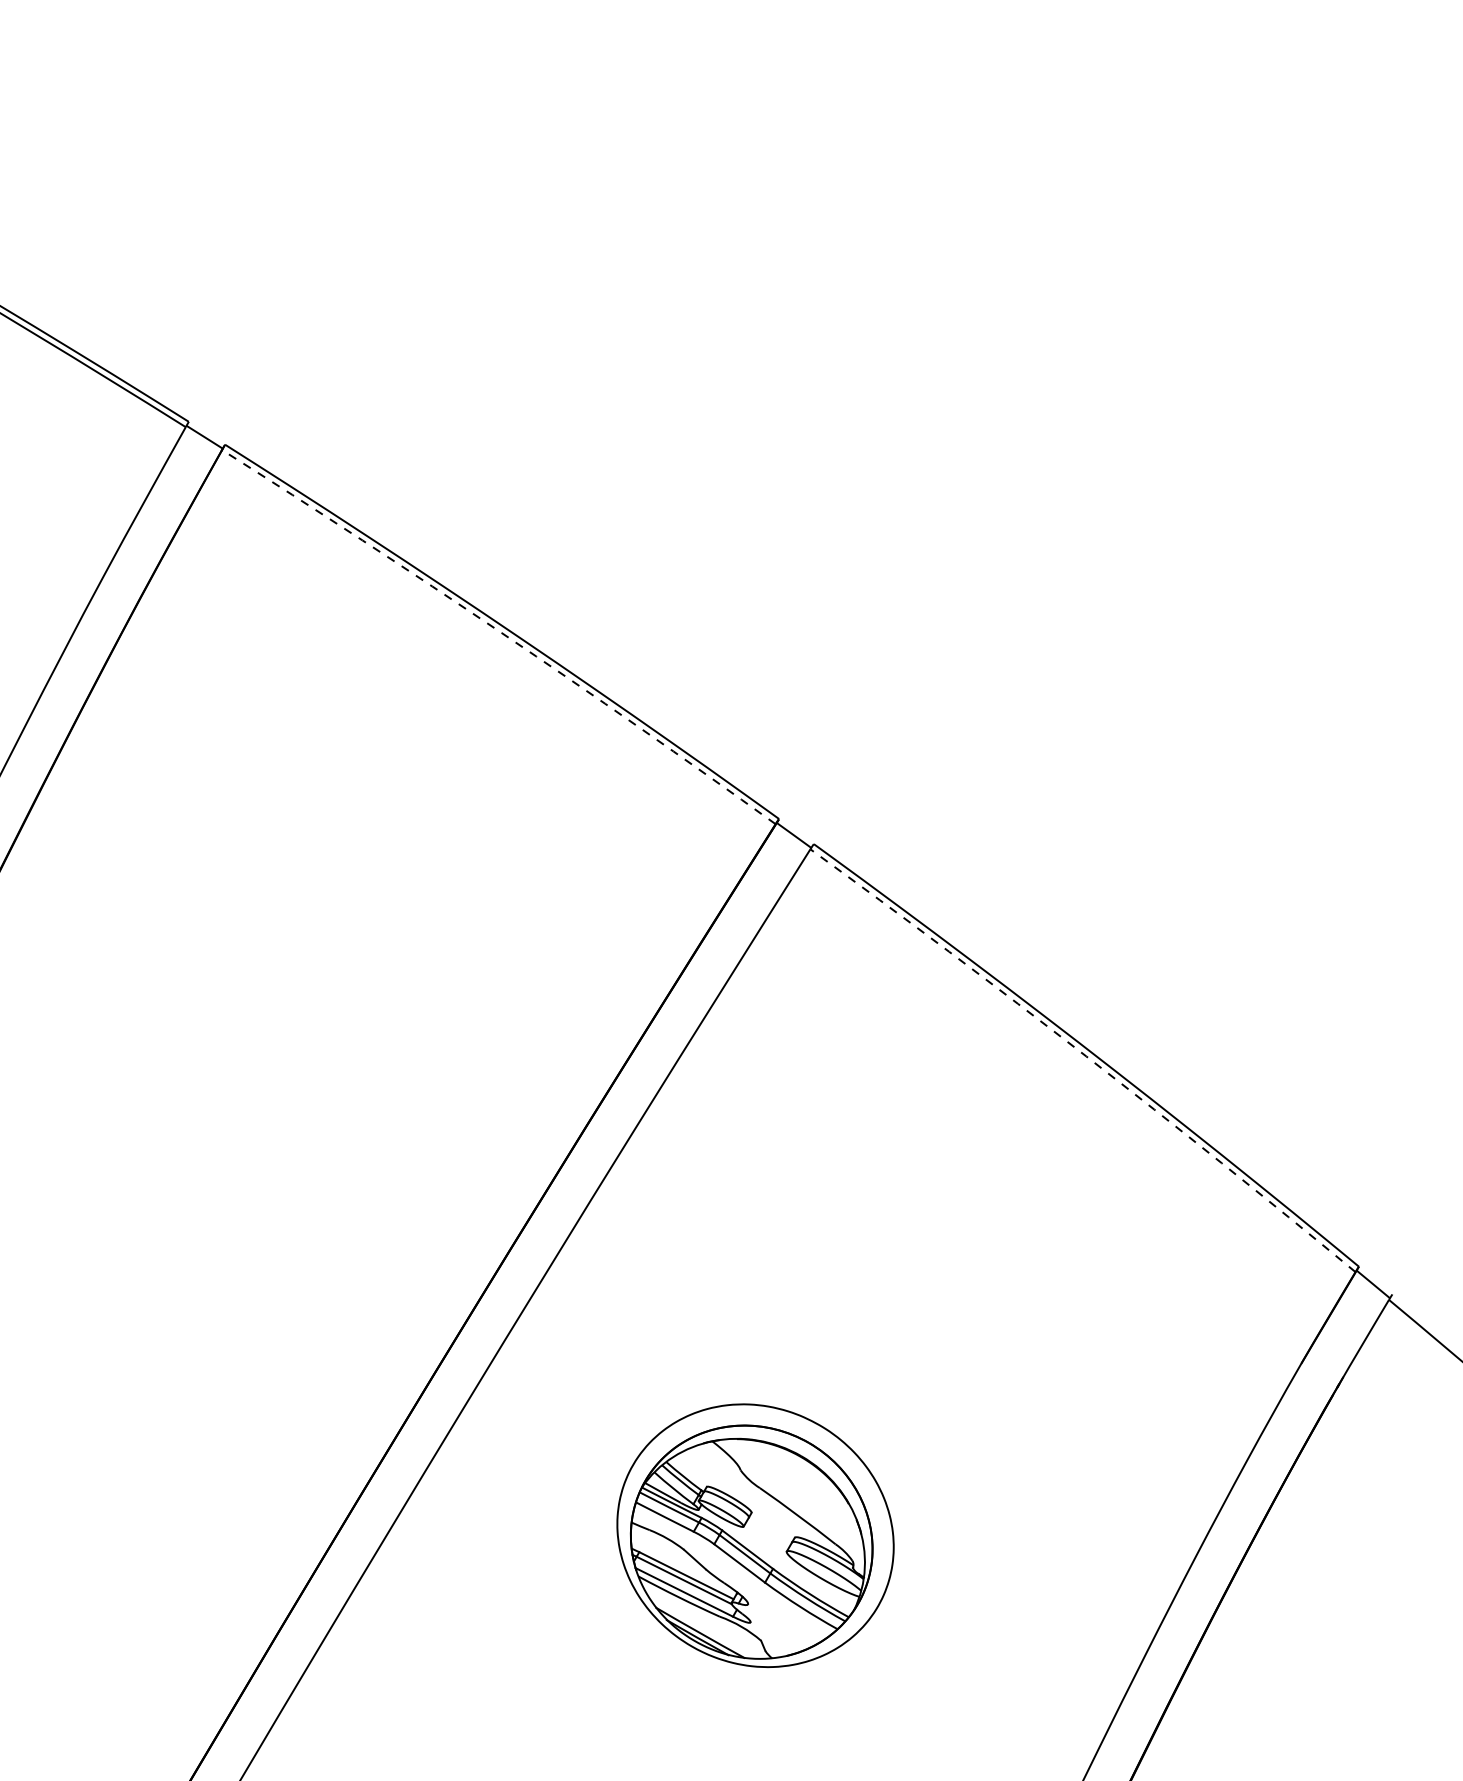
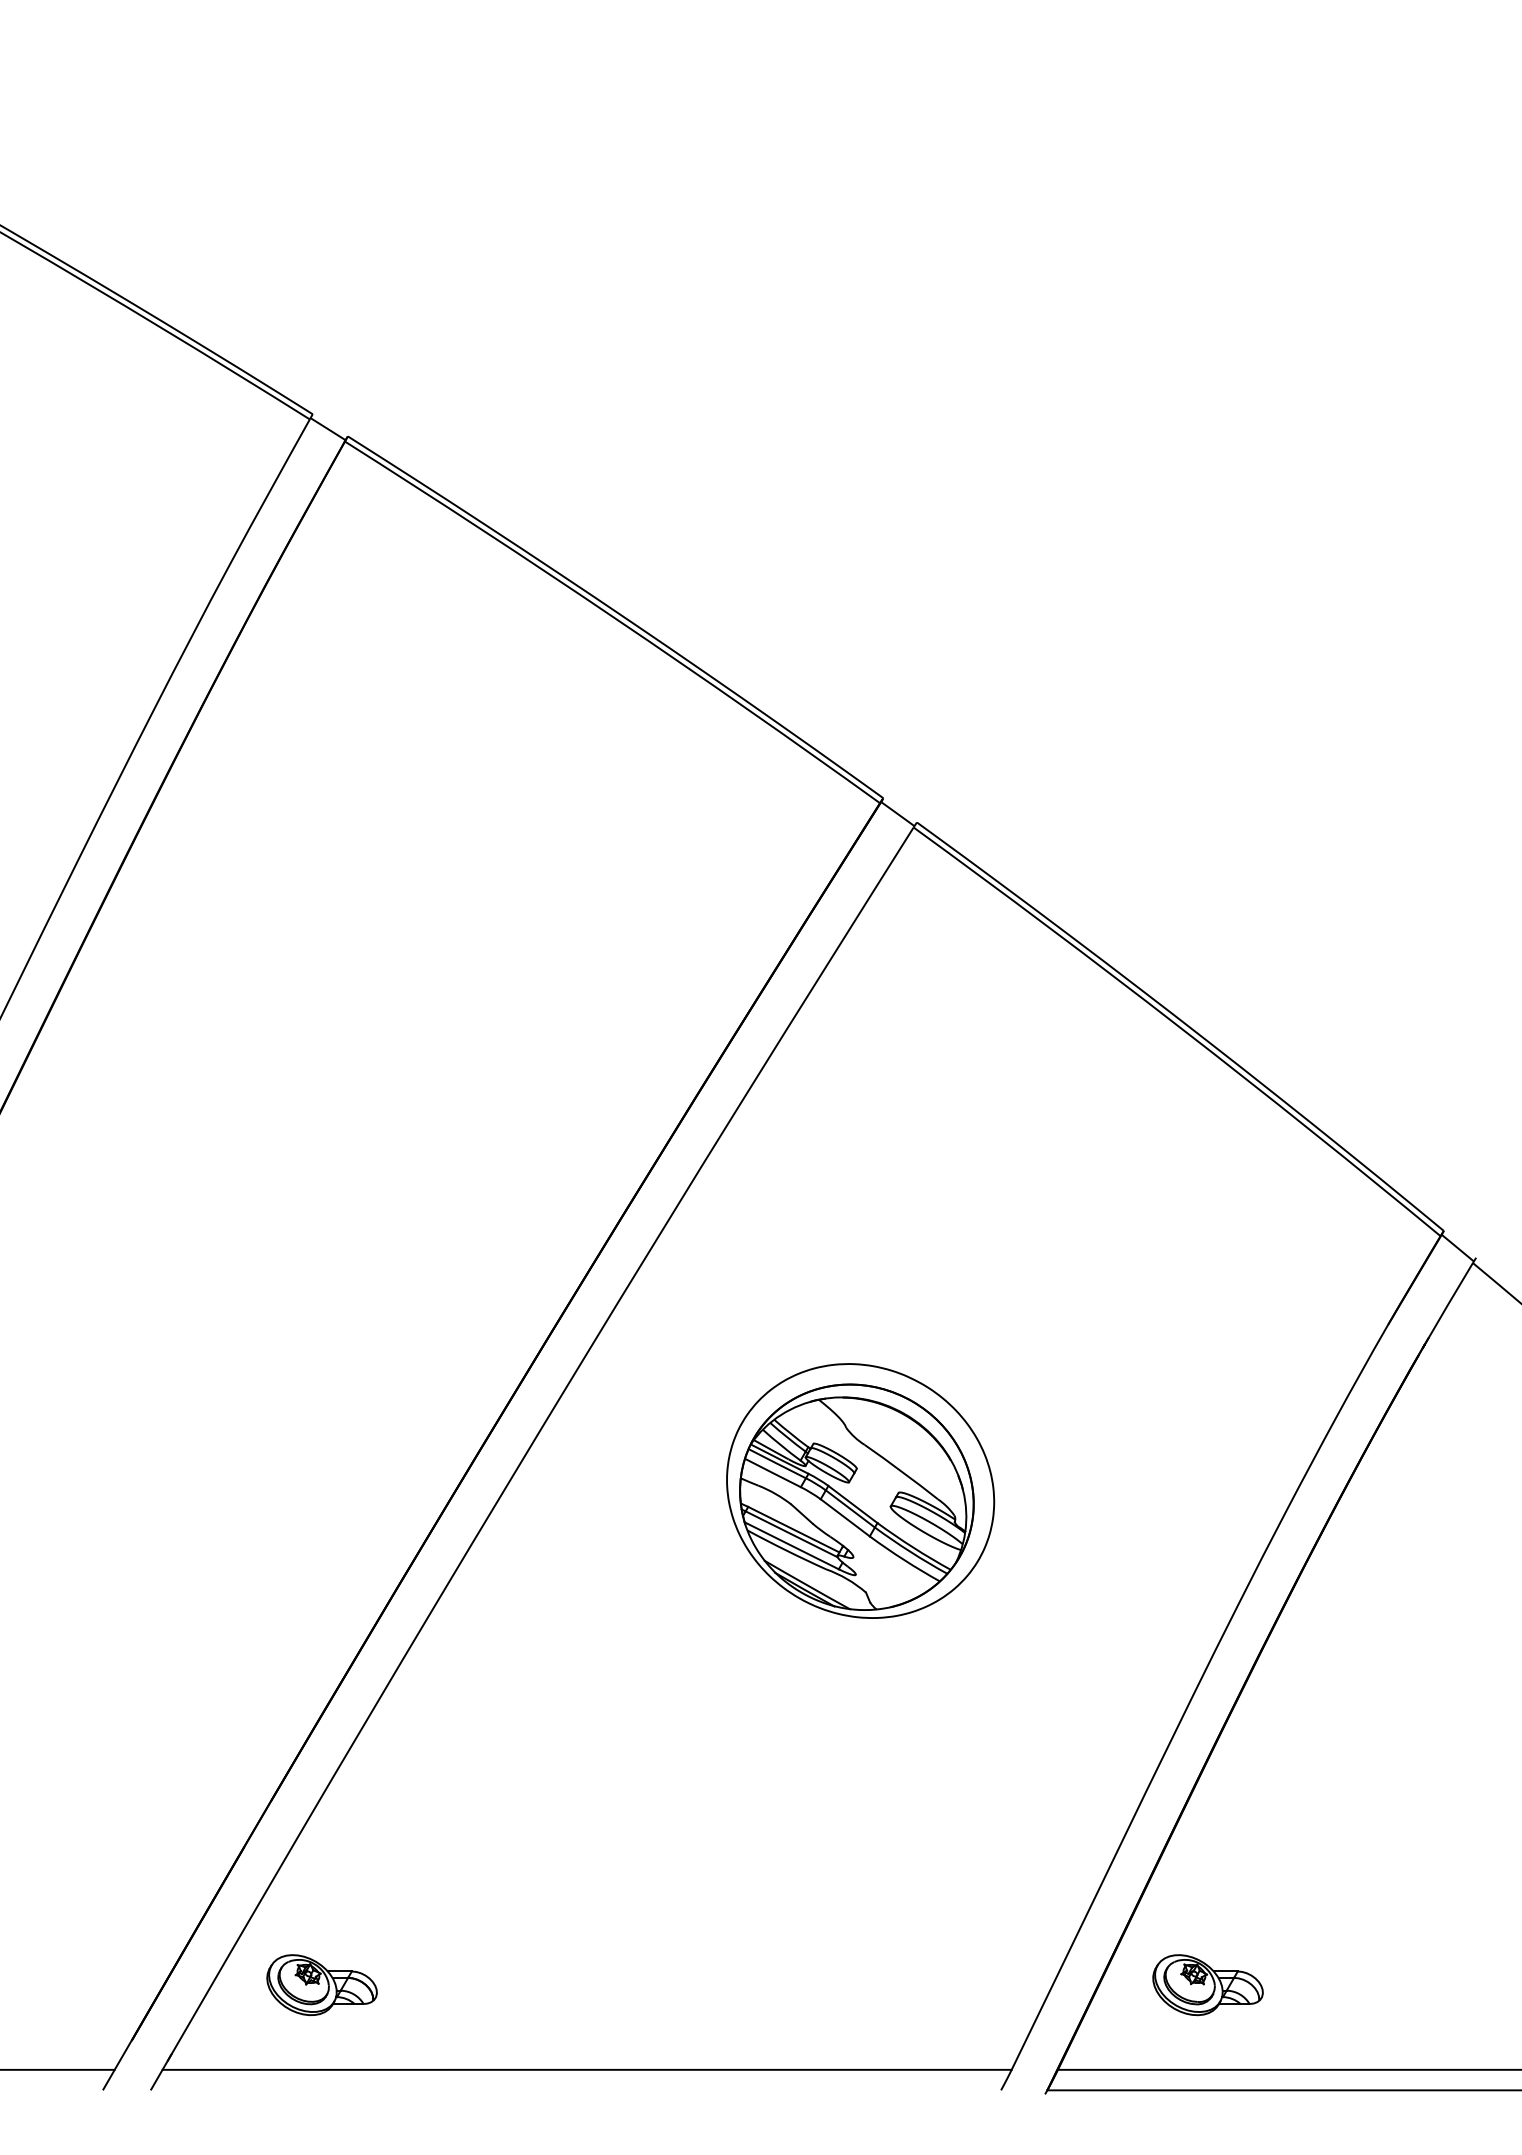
arc: (501, 633) -> (615, 618), dashed -> solid
arc: (1086, 1056) -> (1180, 1027), dashed -> solid

